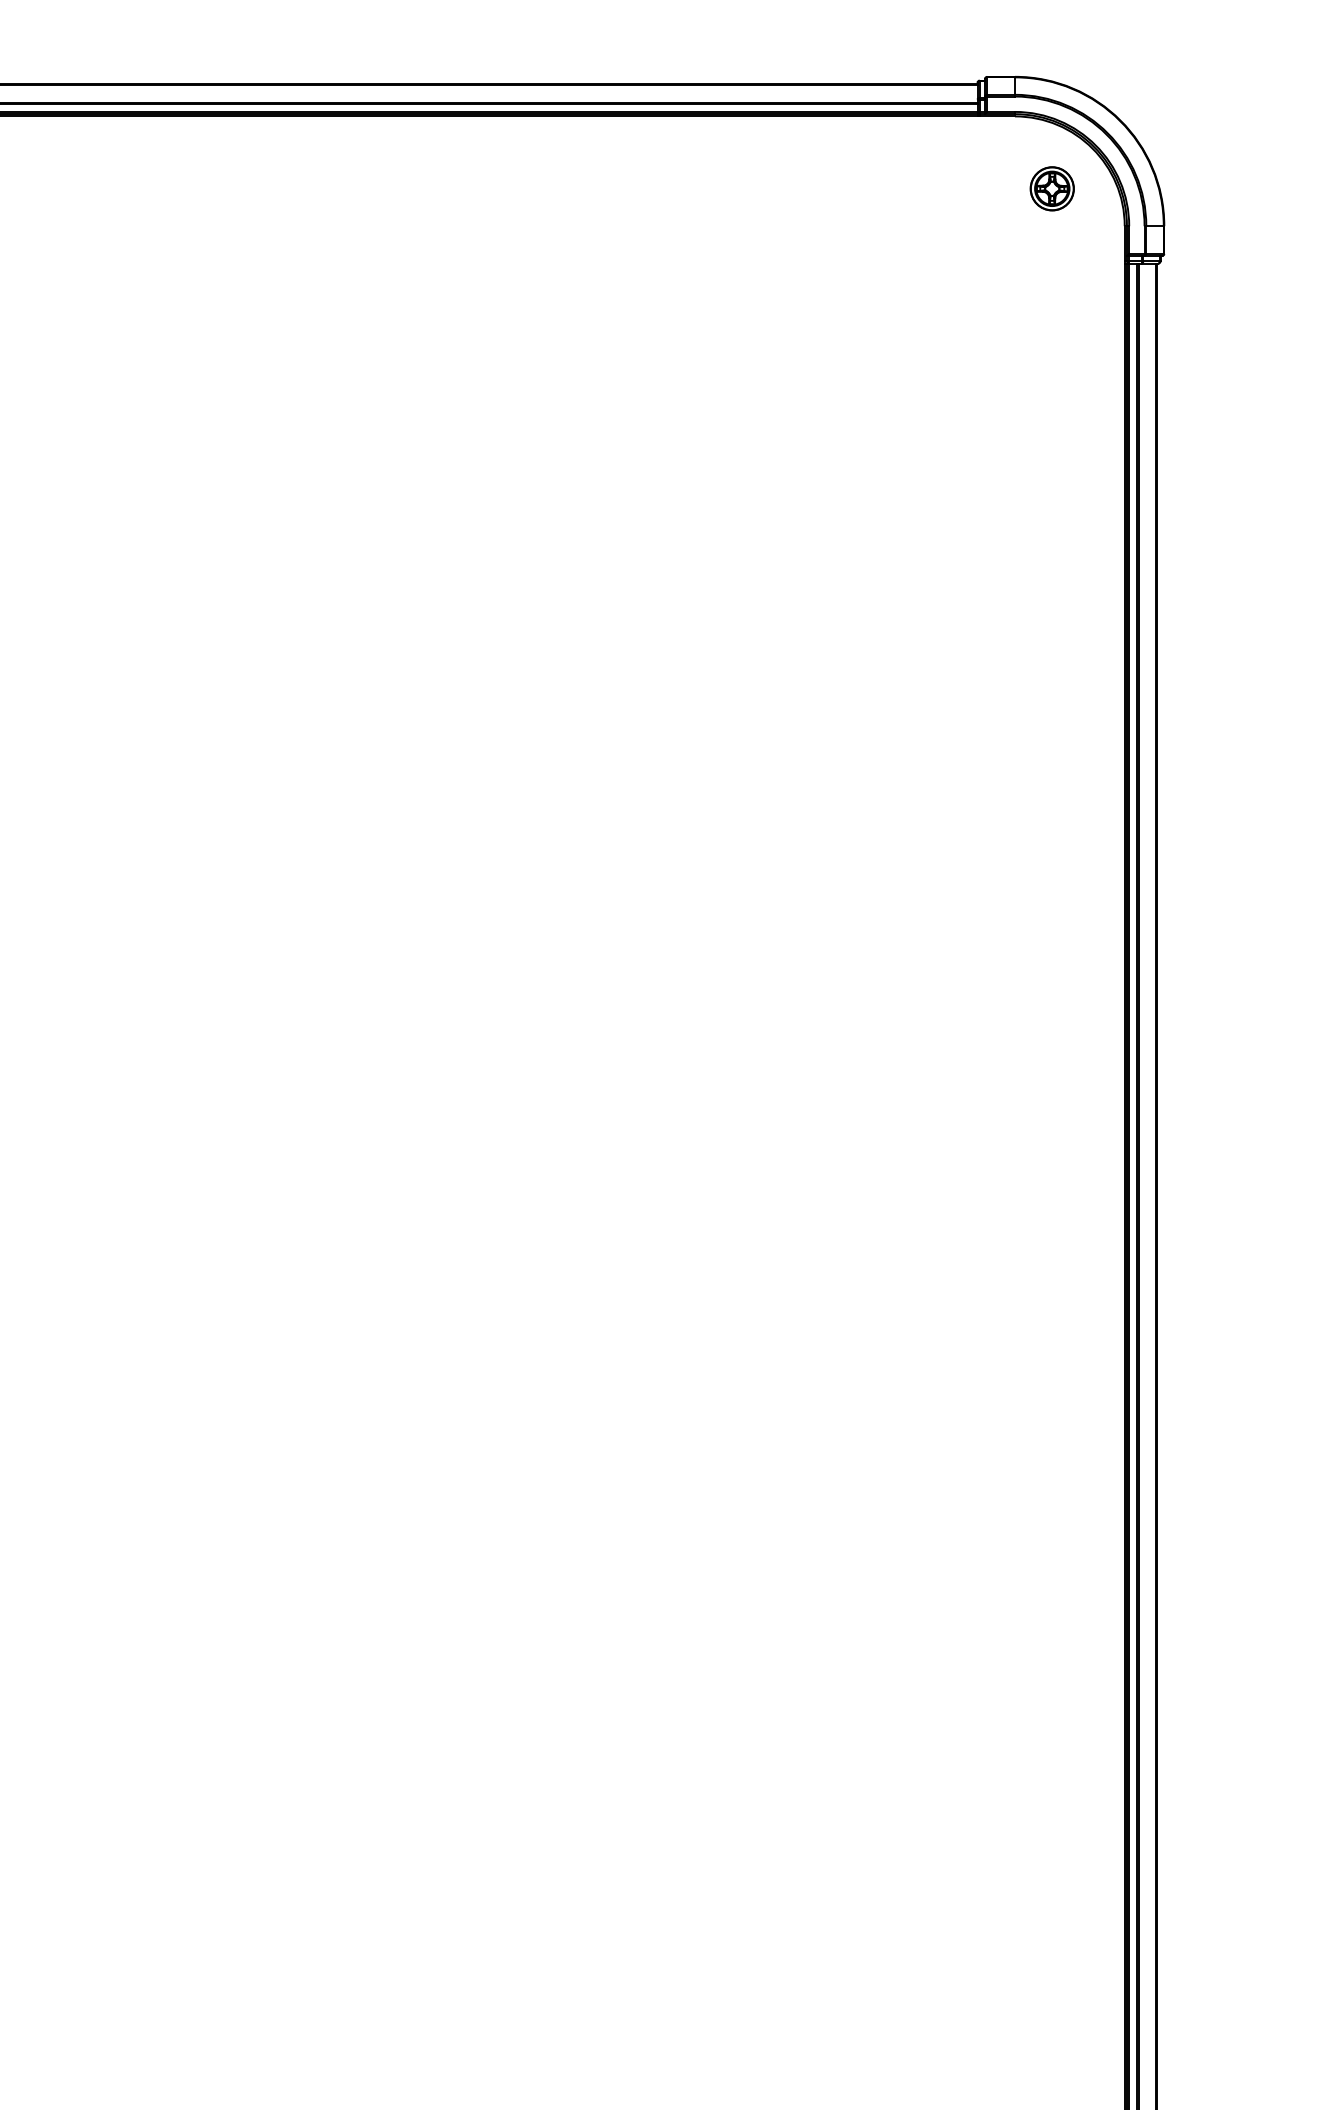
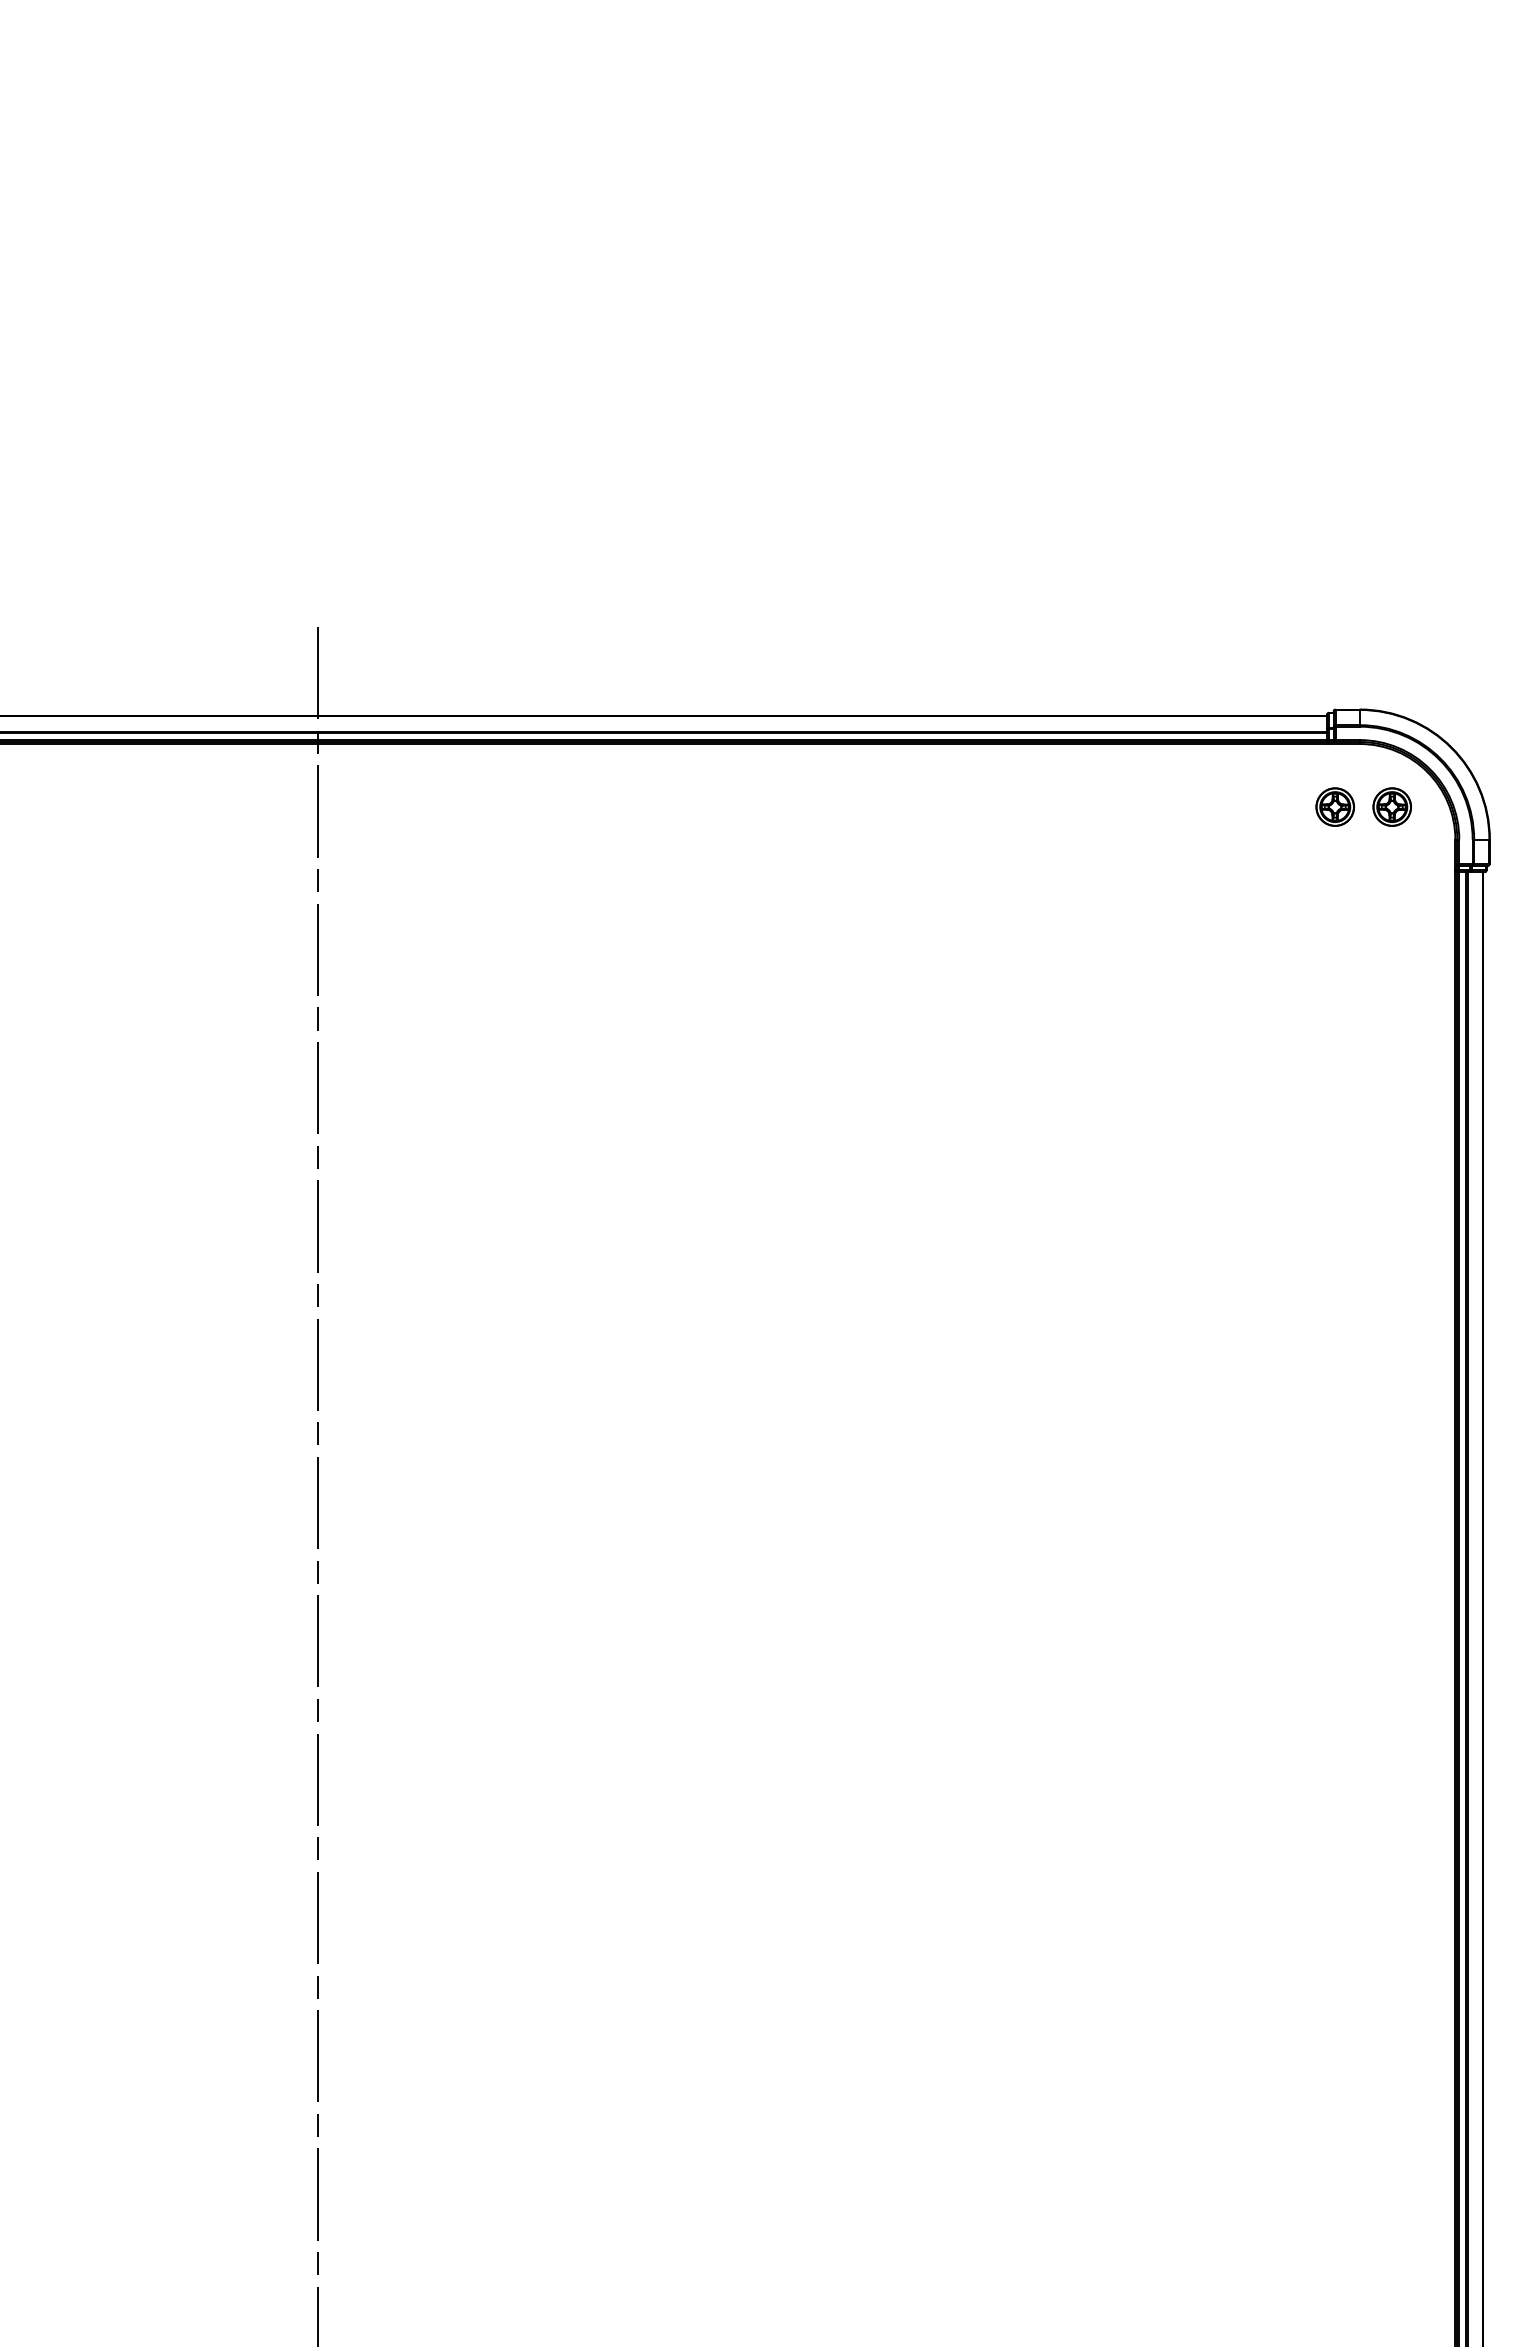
part: (986, 188) -> (1334, 806), added

